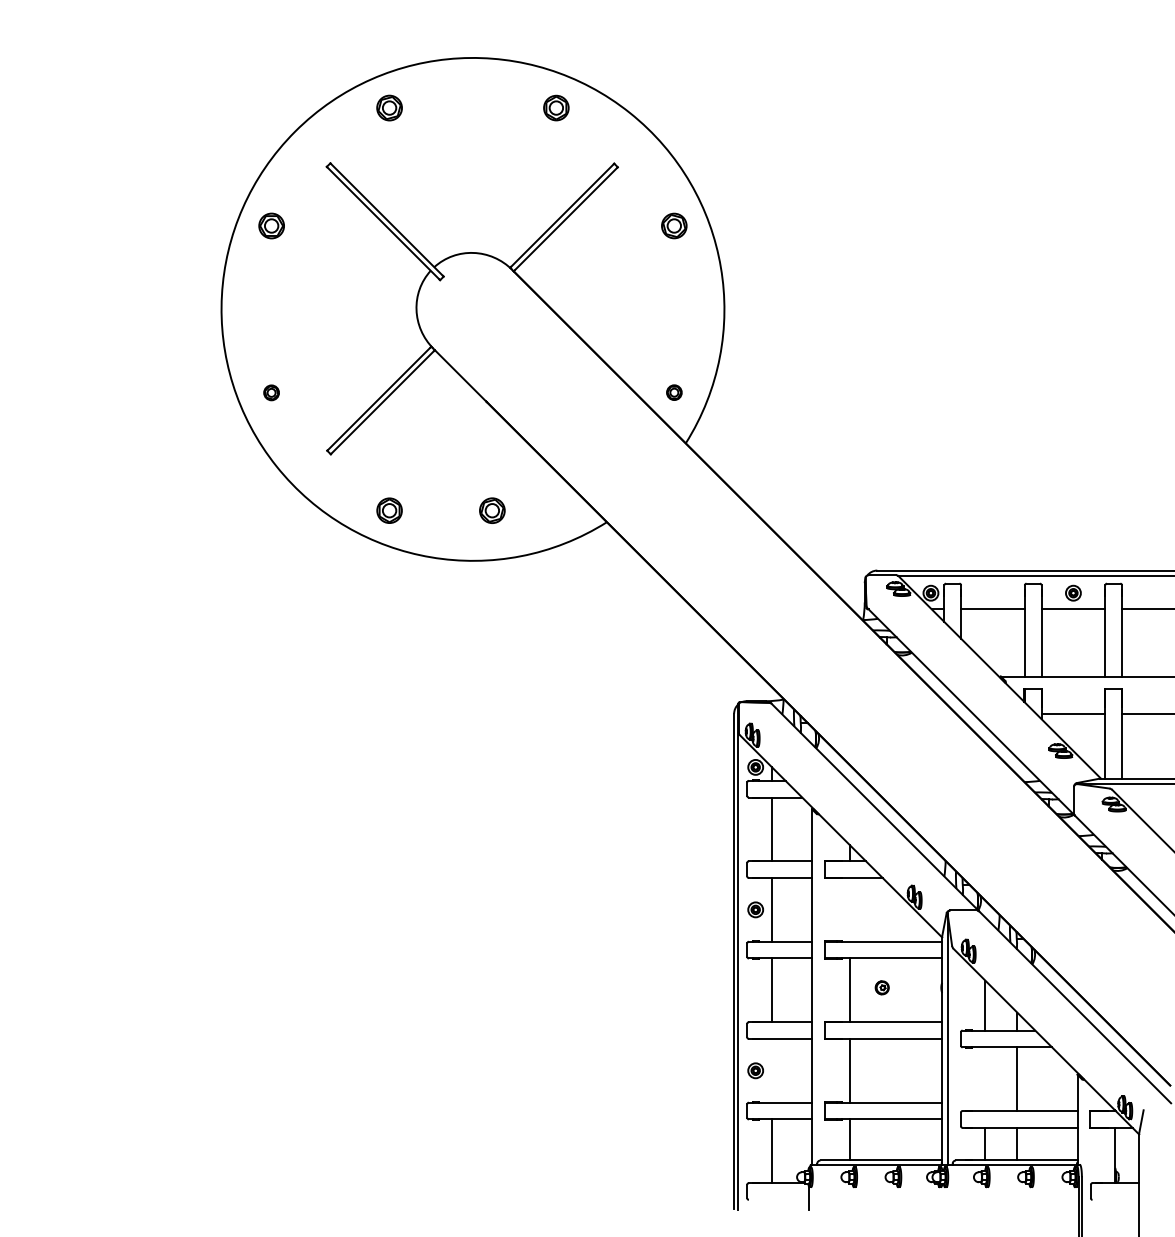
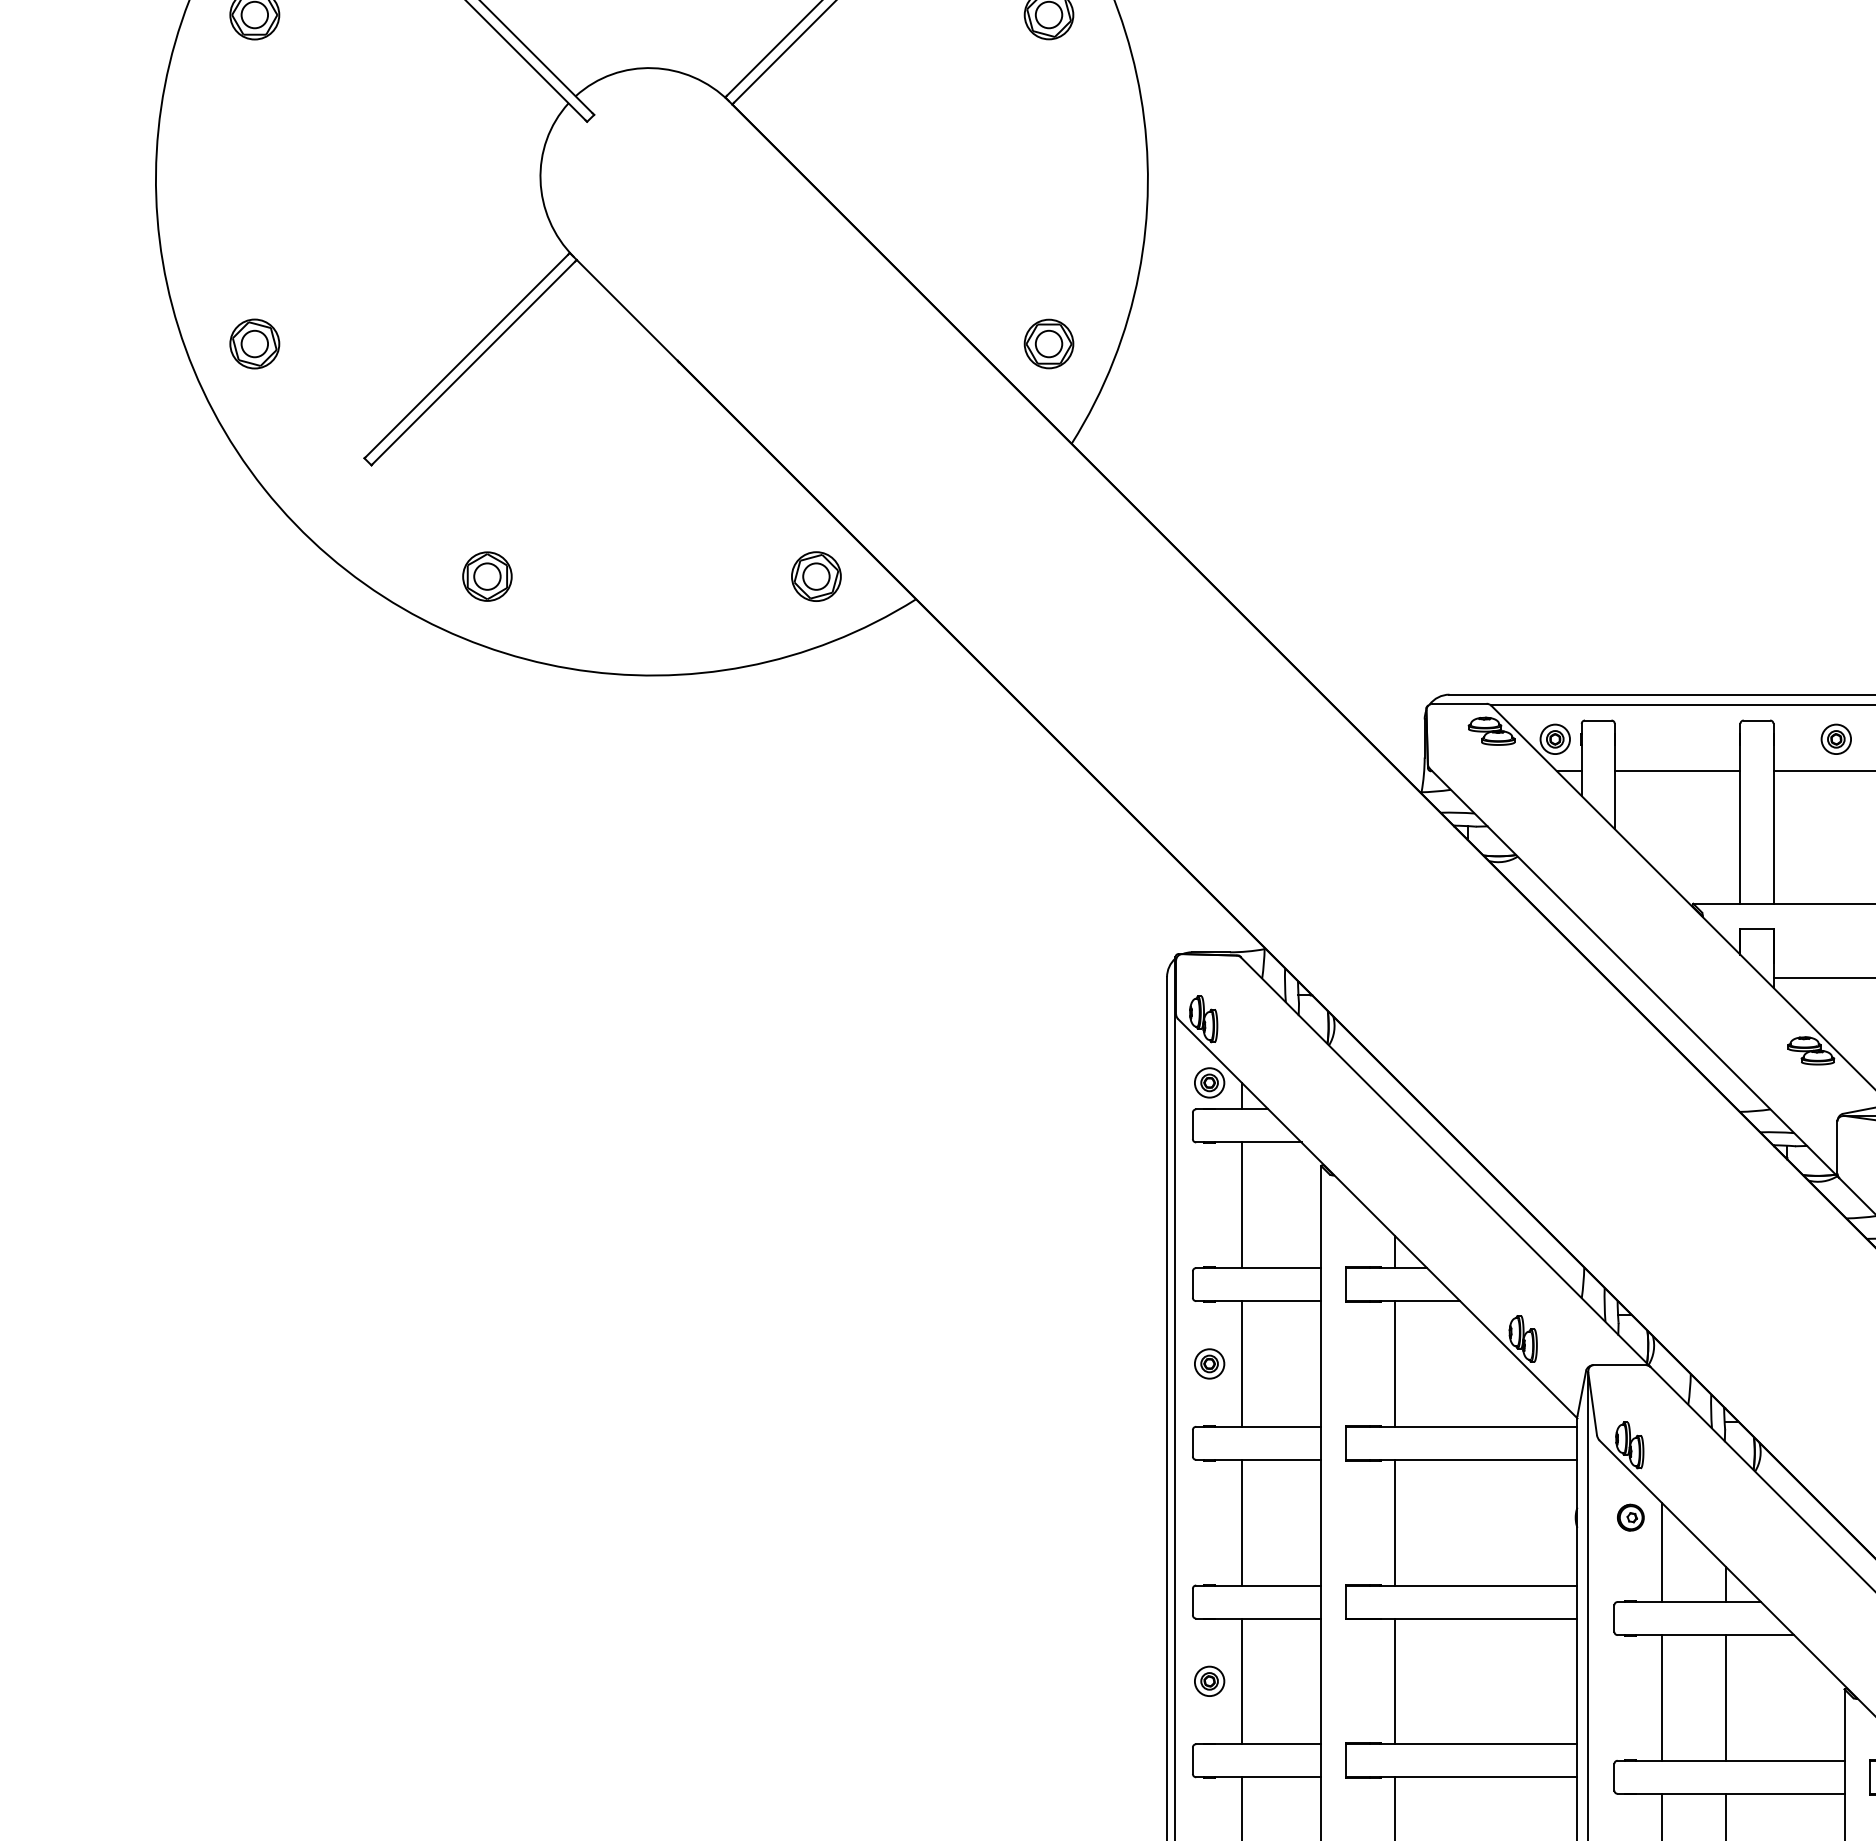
part: (271, 392) -> (254, 343), size x1.67
part: (674, 392) -> (1049, 343), size x1.67
part: (492, 510) -> (816, 576), moved
line: (849, 909) -> (1394, 1363), added
part: (881, 987) -> (1629, 1517), moved
line: (771, 1070) -> (1240, 1680), added
line: (985, 1079) -> (1662, 1698), added

